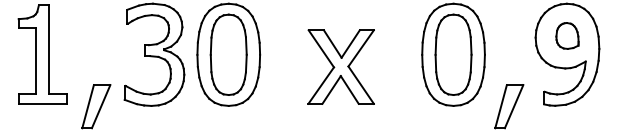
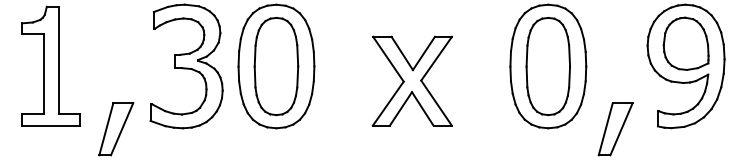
part: (566, 35) -> (685, 43), size x1.67

